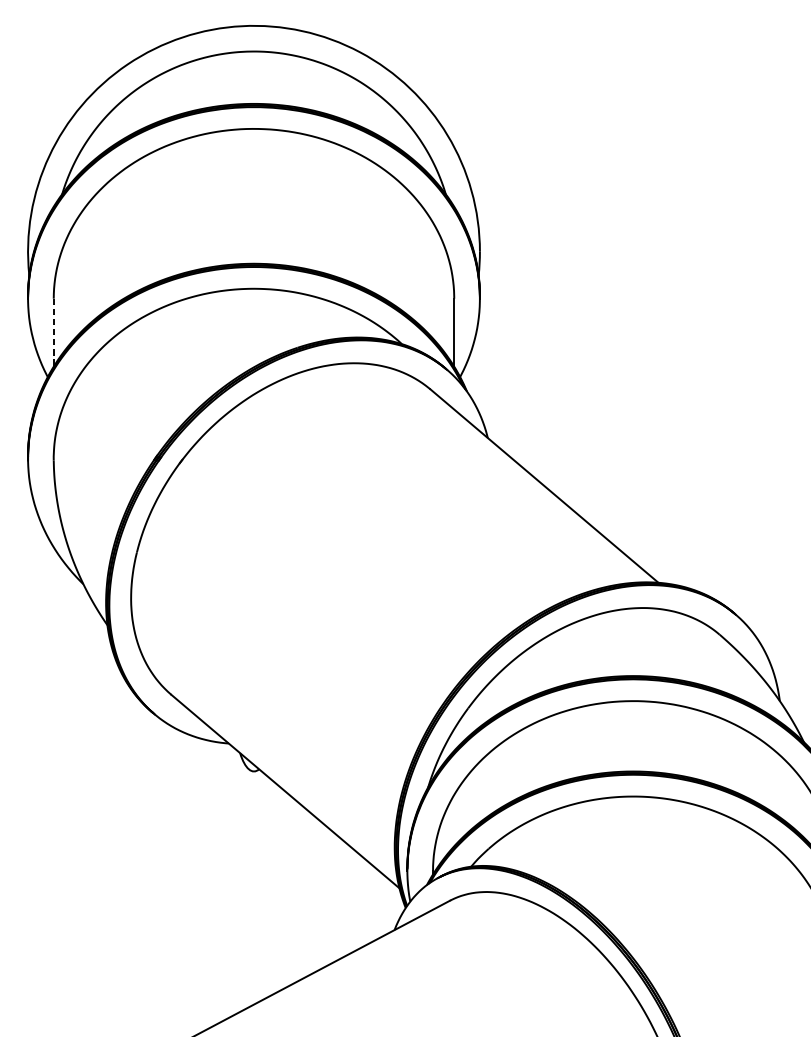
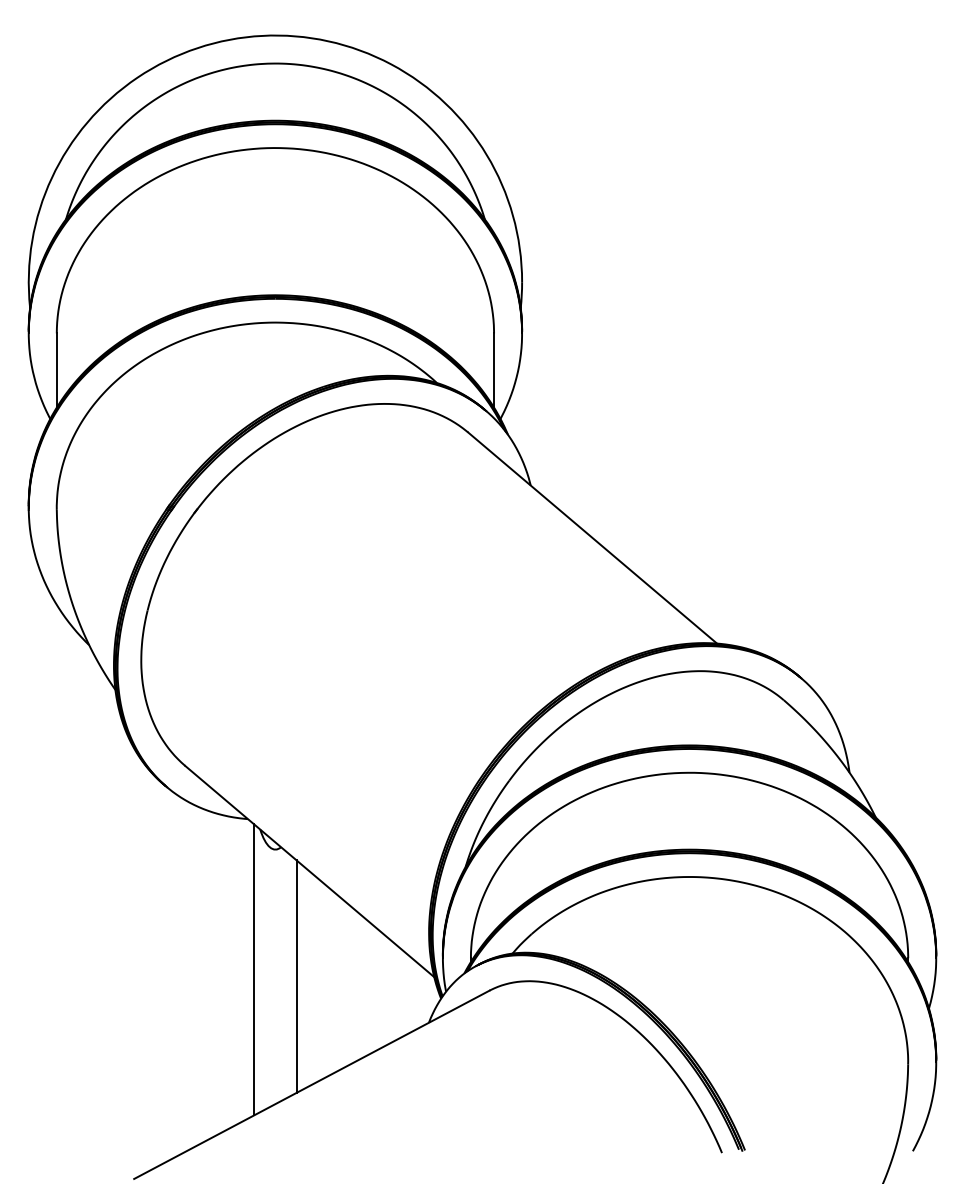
line: (53, 333) -> (56, 371), dashed -> solid
line: (234, 881) -> (254, 969), added
line: (273, 887) -> (296, 976), added

